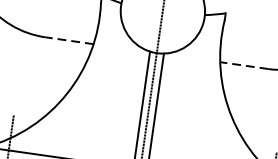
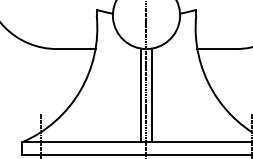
line: (68, 41) -> (75, 49), dashed -> solid
line: (243, 66) -> (216, 49), dashed -> solid

